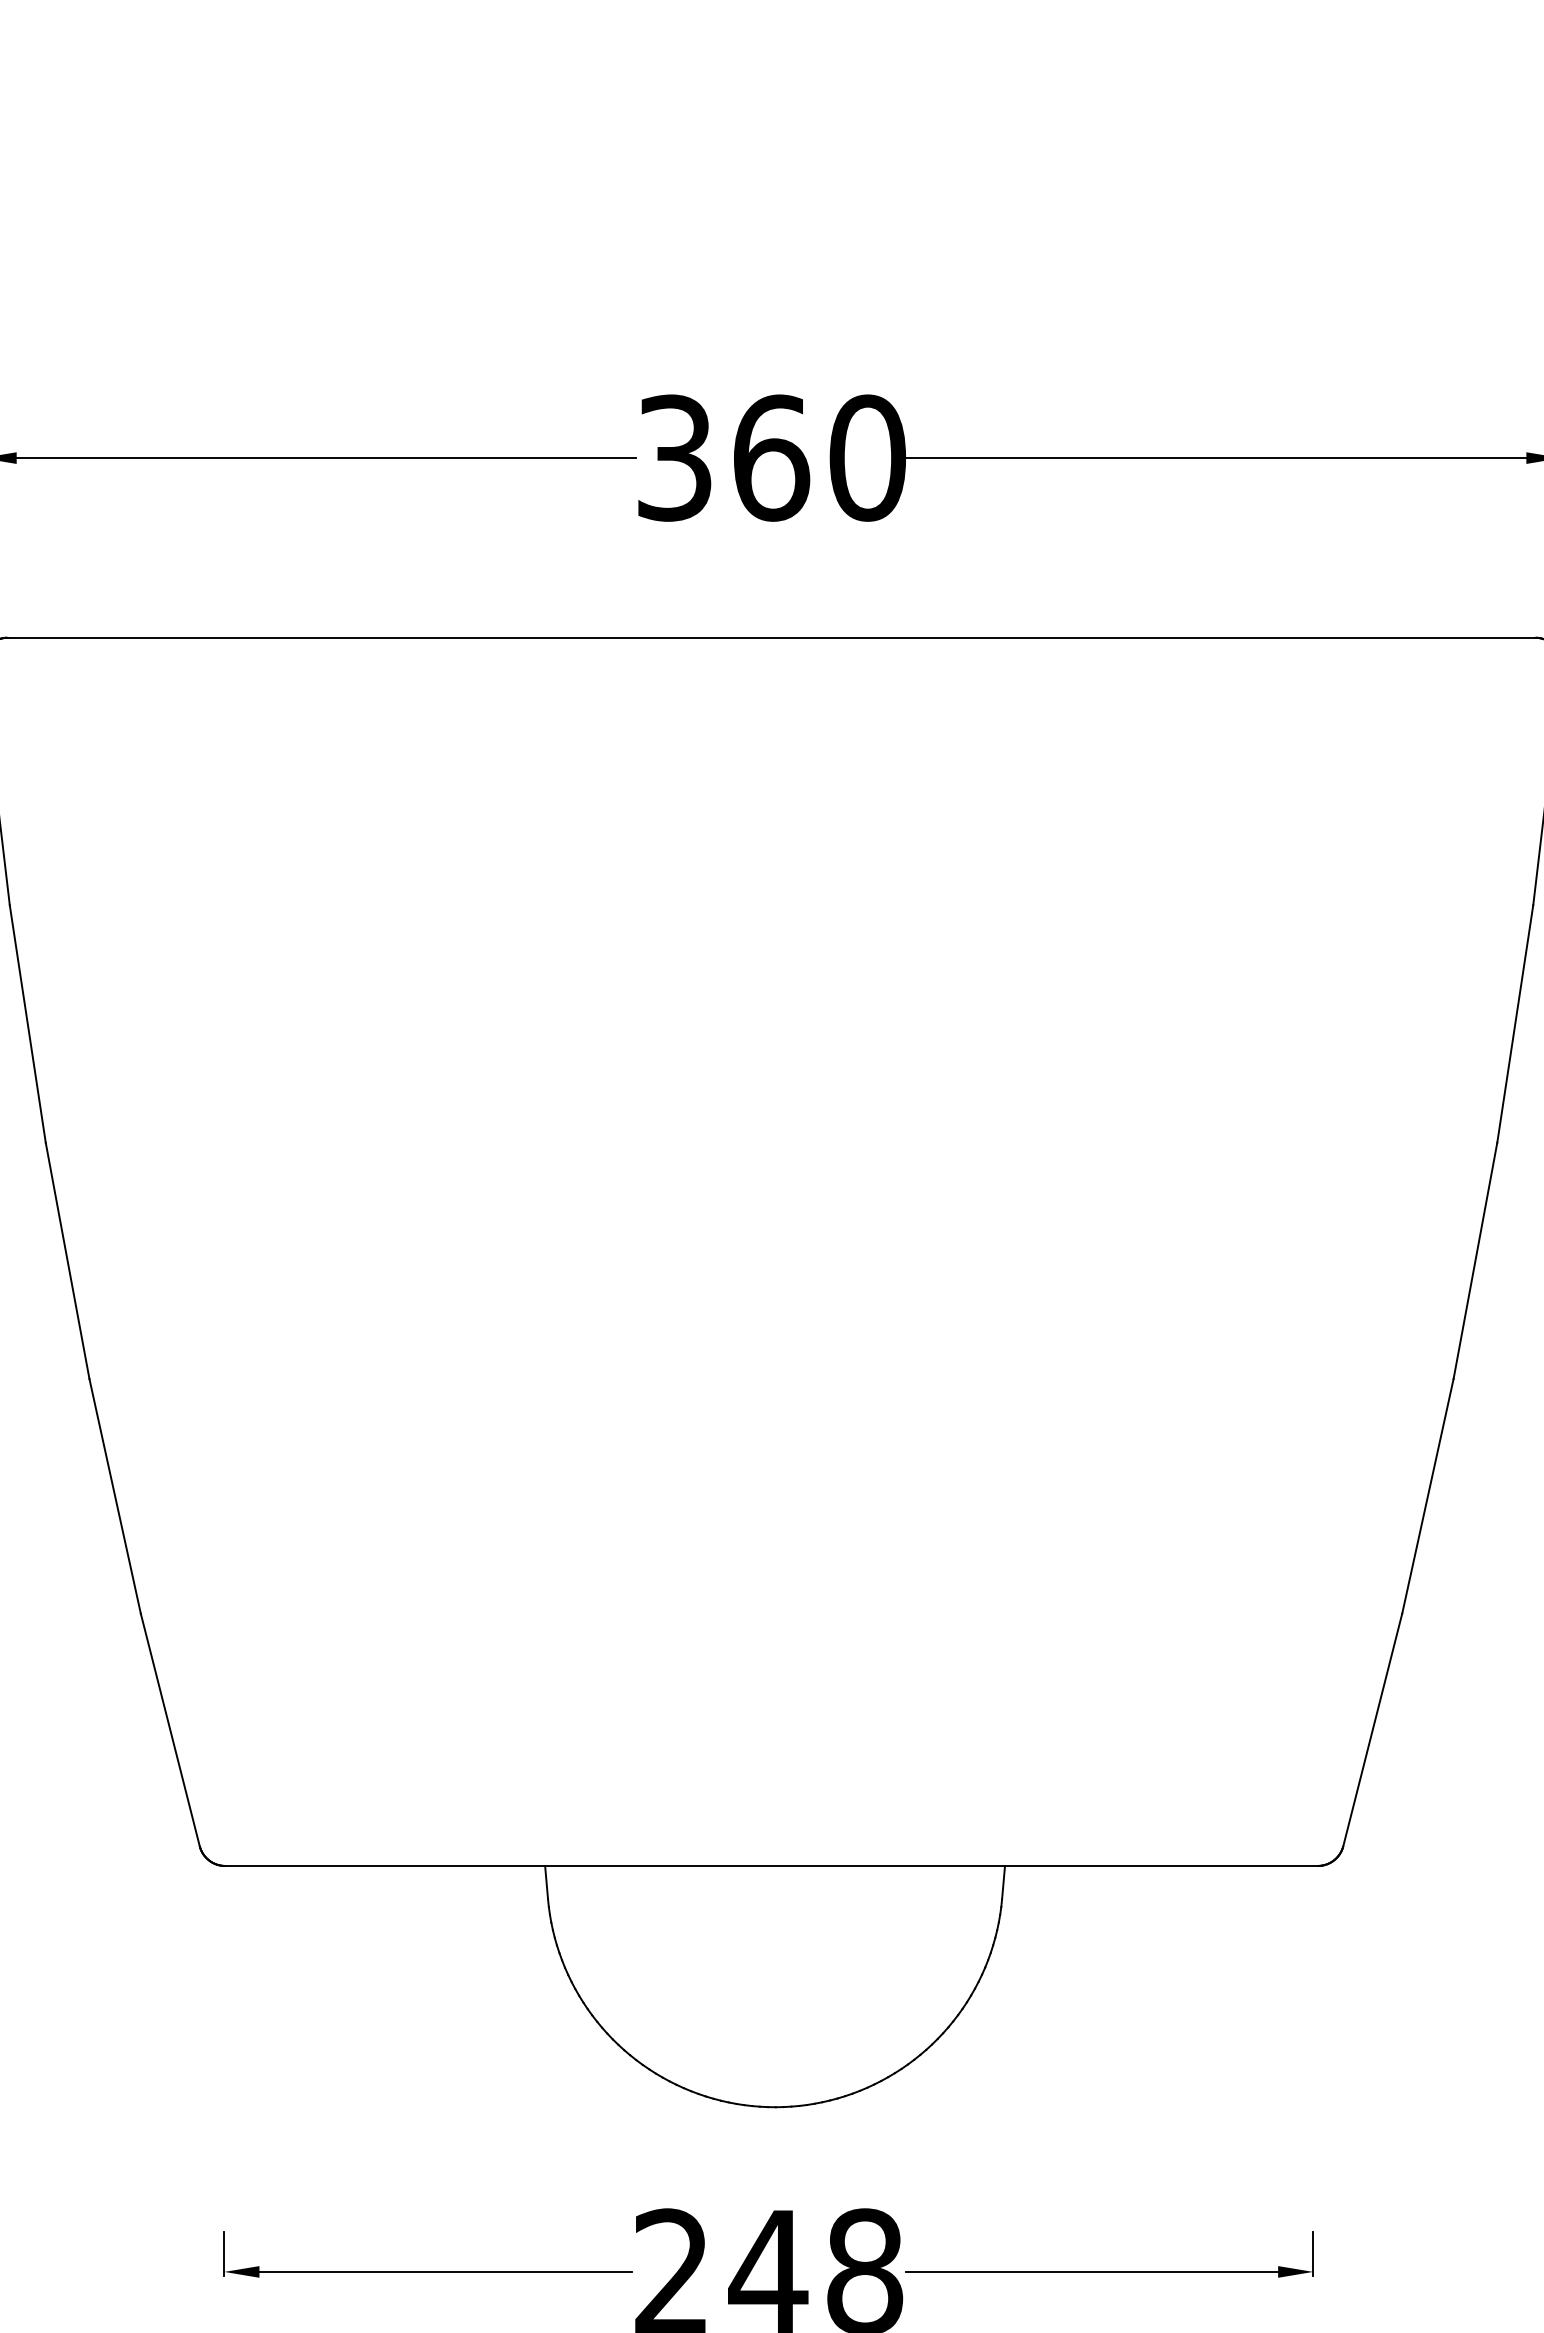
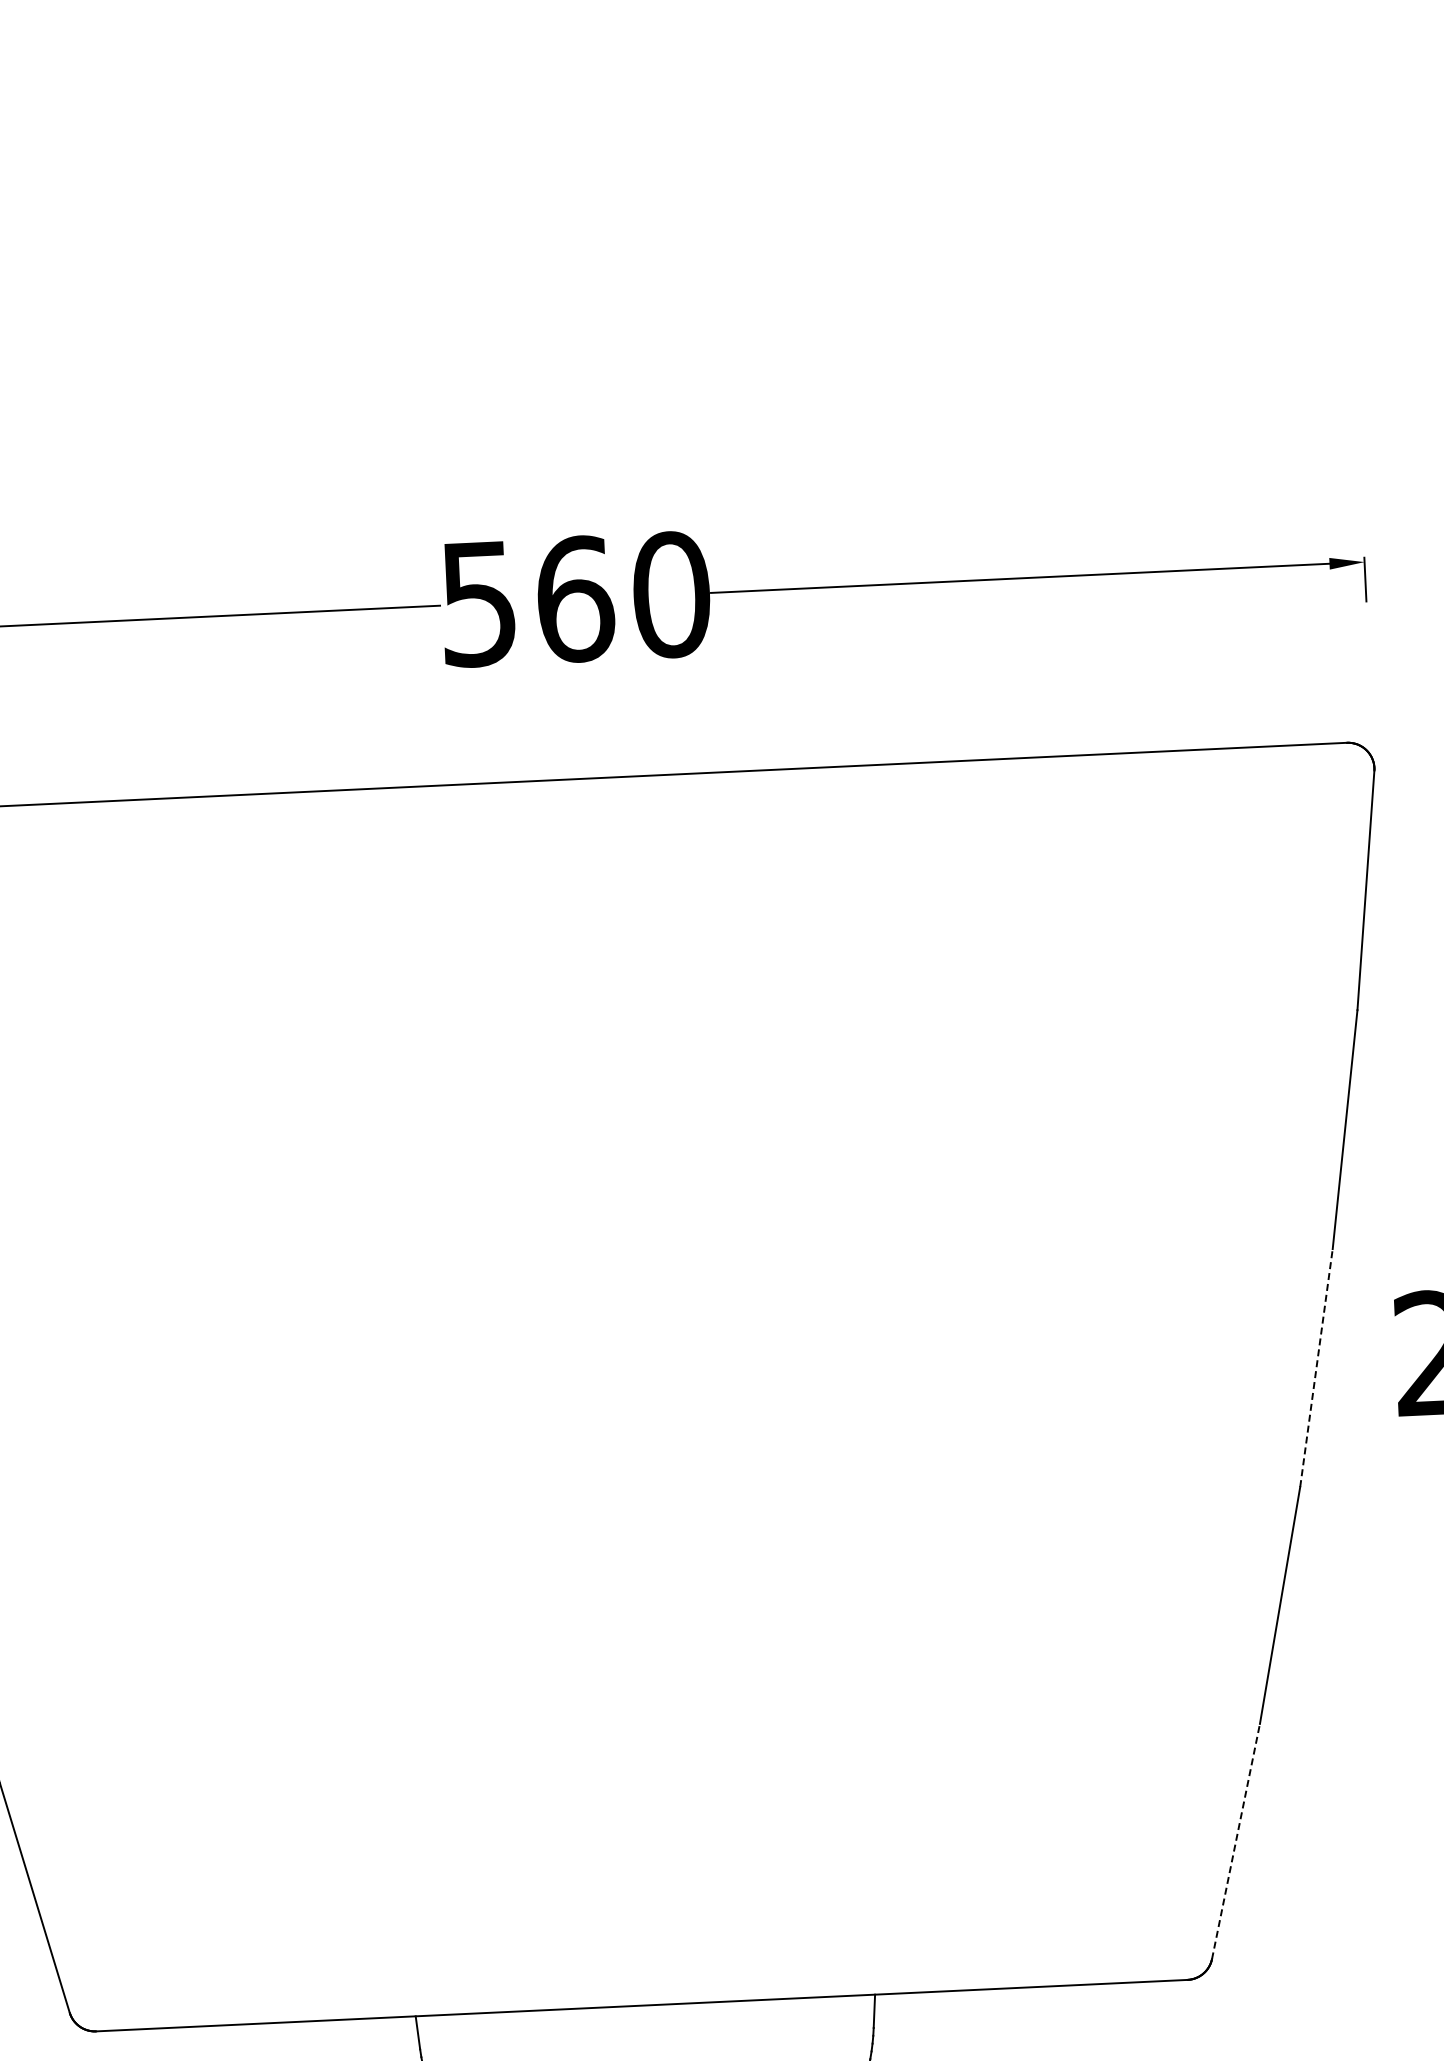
text: (674, 457) -> (478, 603), 360 -> 560
line: (1475, 1260) -> (1316, 1367), solid -> dashed
line: (1372, 1729) -> (1235, 1841), solid -> dashed

